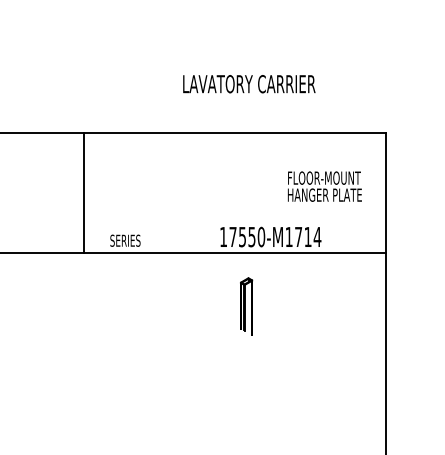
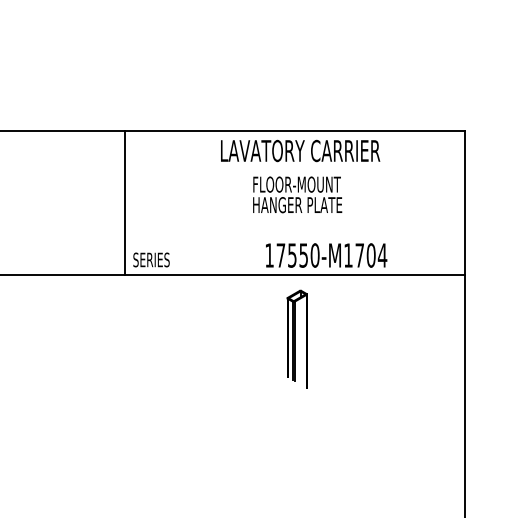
text: (249, 84) -> (300, 151), moved
text: (324, 186) -> (297, 194), moved
line: (84, 192) -> (125, 201), moved
text: (307, 236) -> (370, 254), 17550-M1714 -> 17550-M1704
part: (246, 306) -> (297, 339), size x1.43

